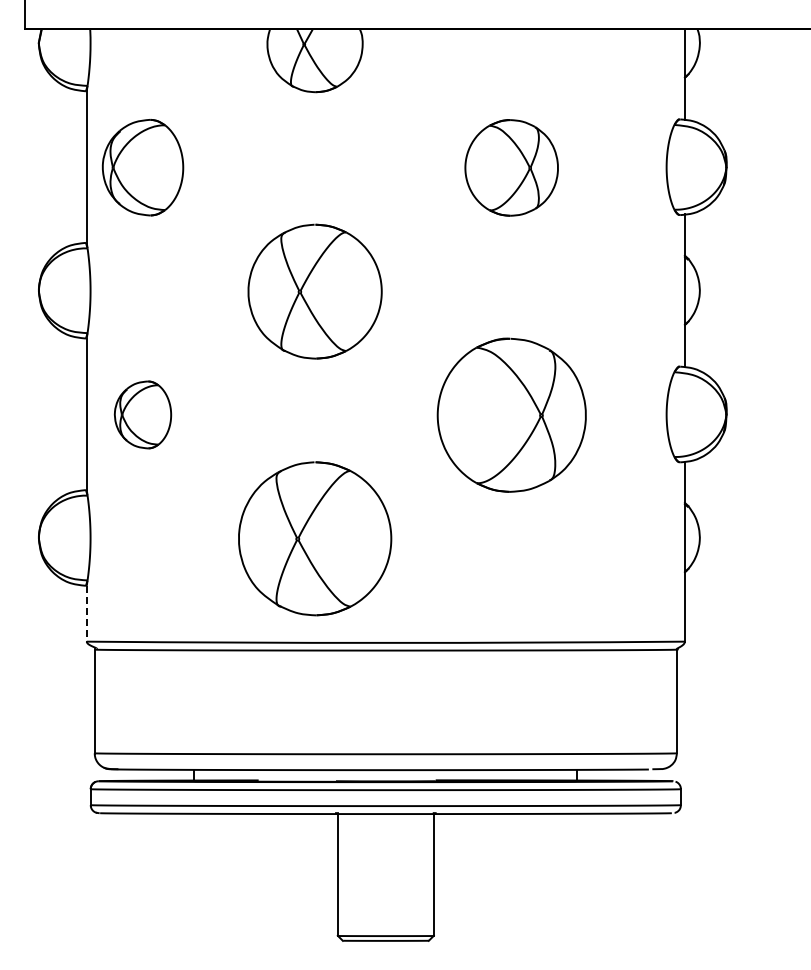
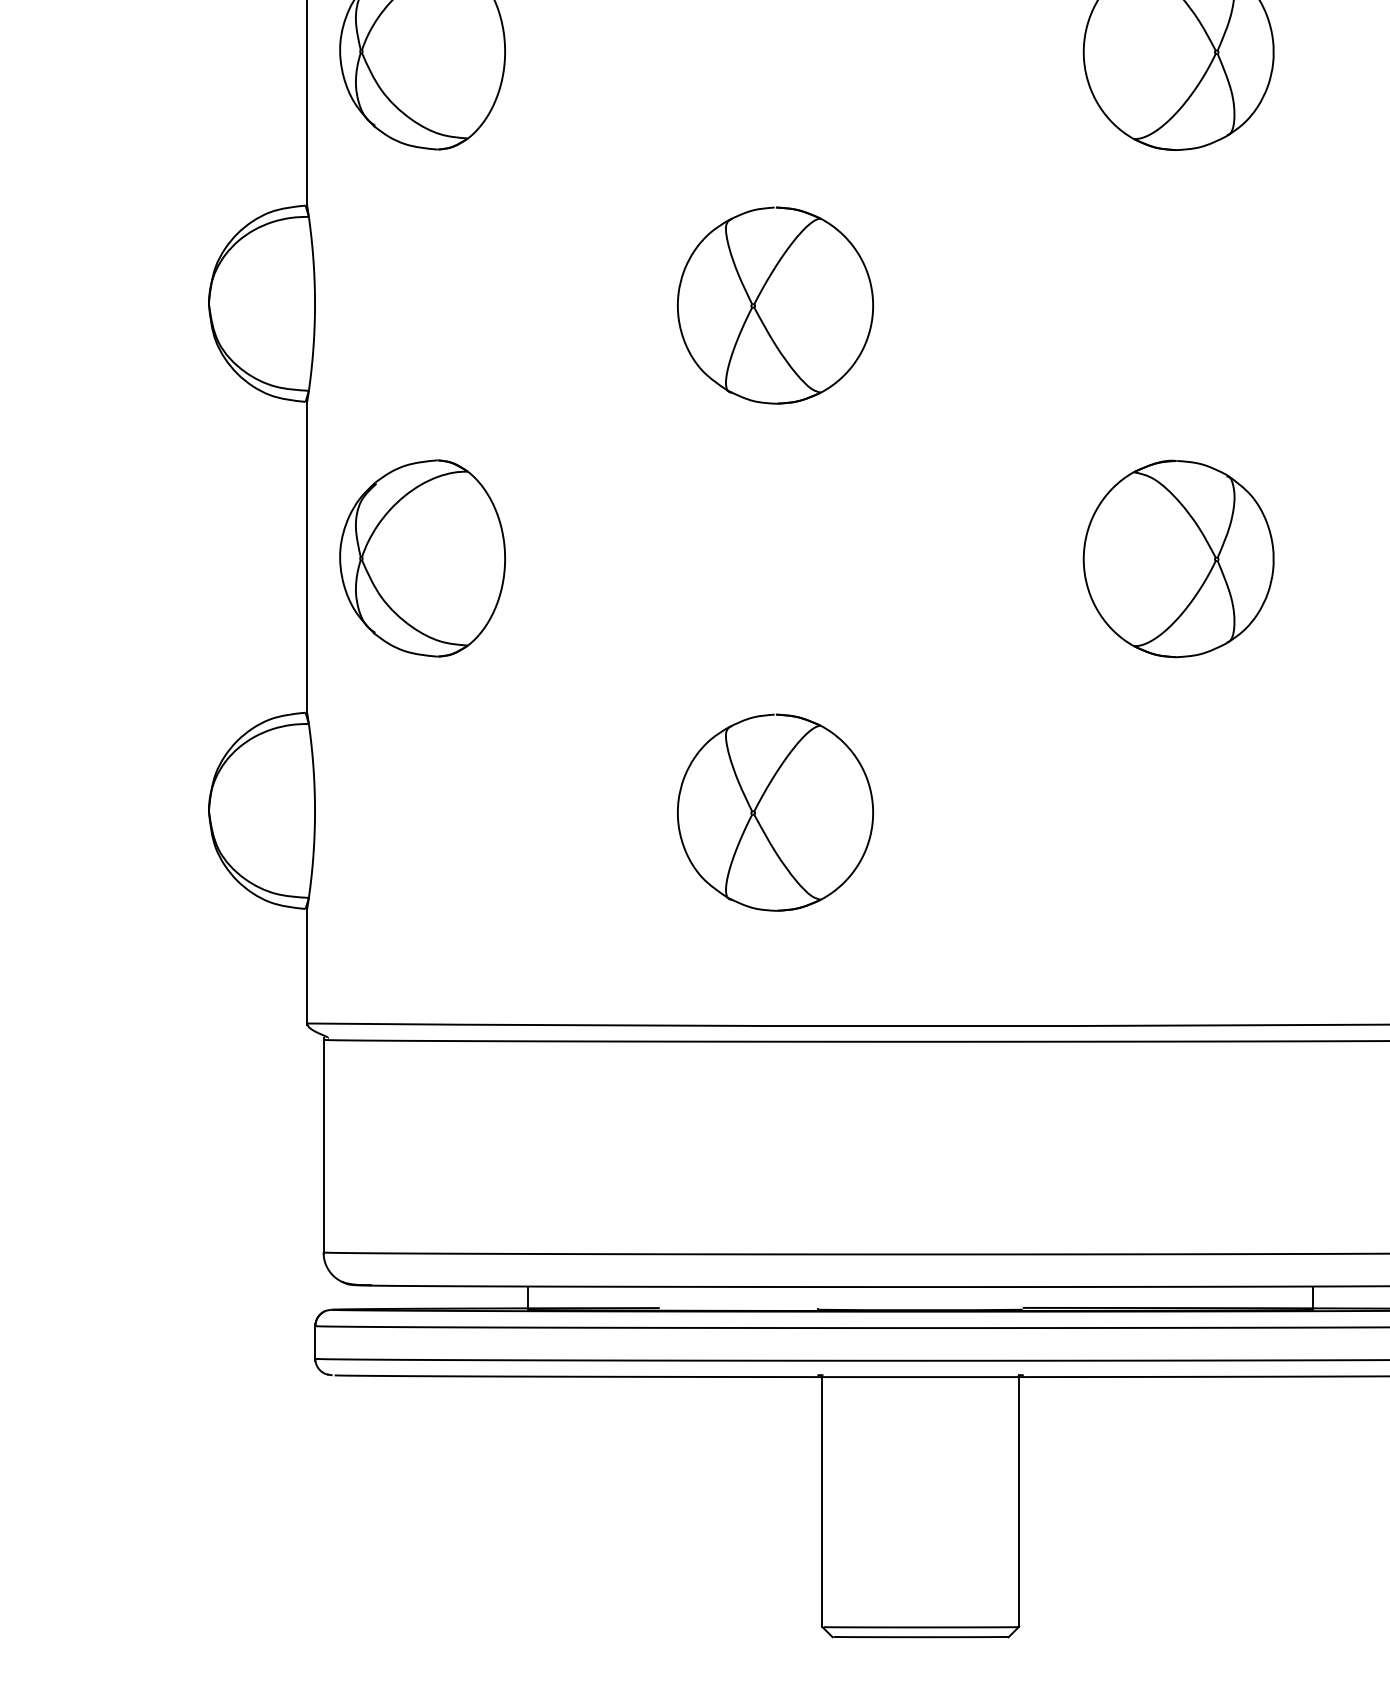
part: (314, 291) -> (774, 305), size x0.71
part: (142, 414) -> (421, 557), size x1.43
part: (511, 414) -> (1178, 557), size x0.62
part: (314, 538) -> (774, 811), size x0.62
line: (86, 614) -> (306, 967), dashed -> solid

